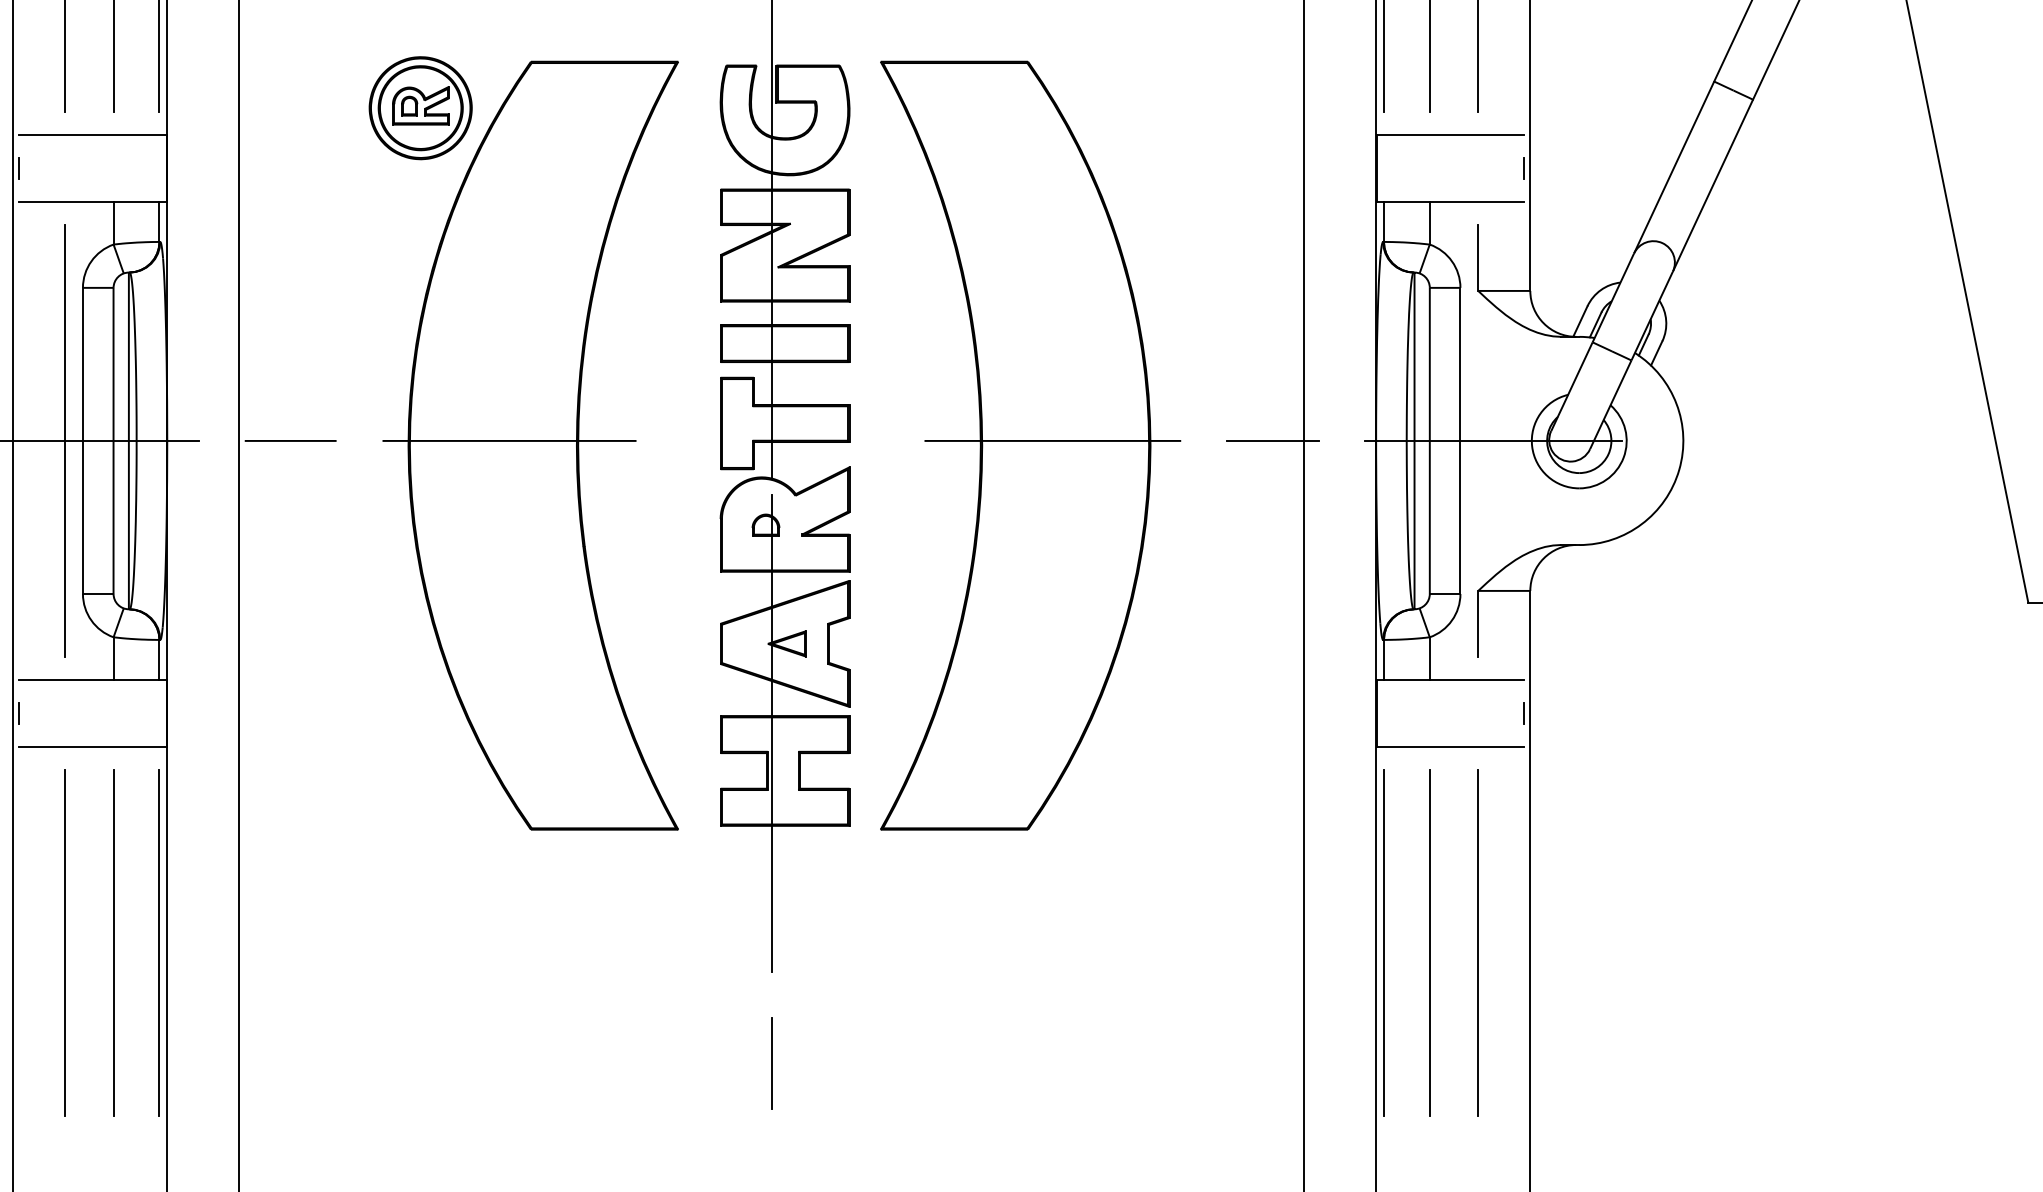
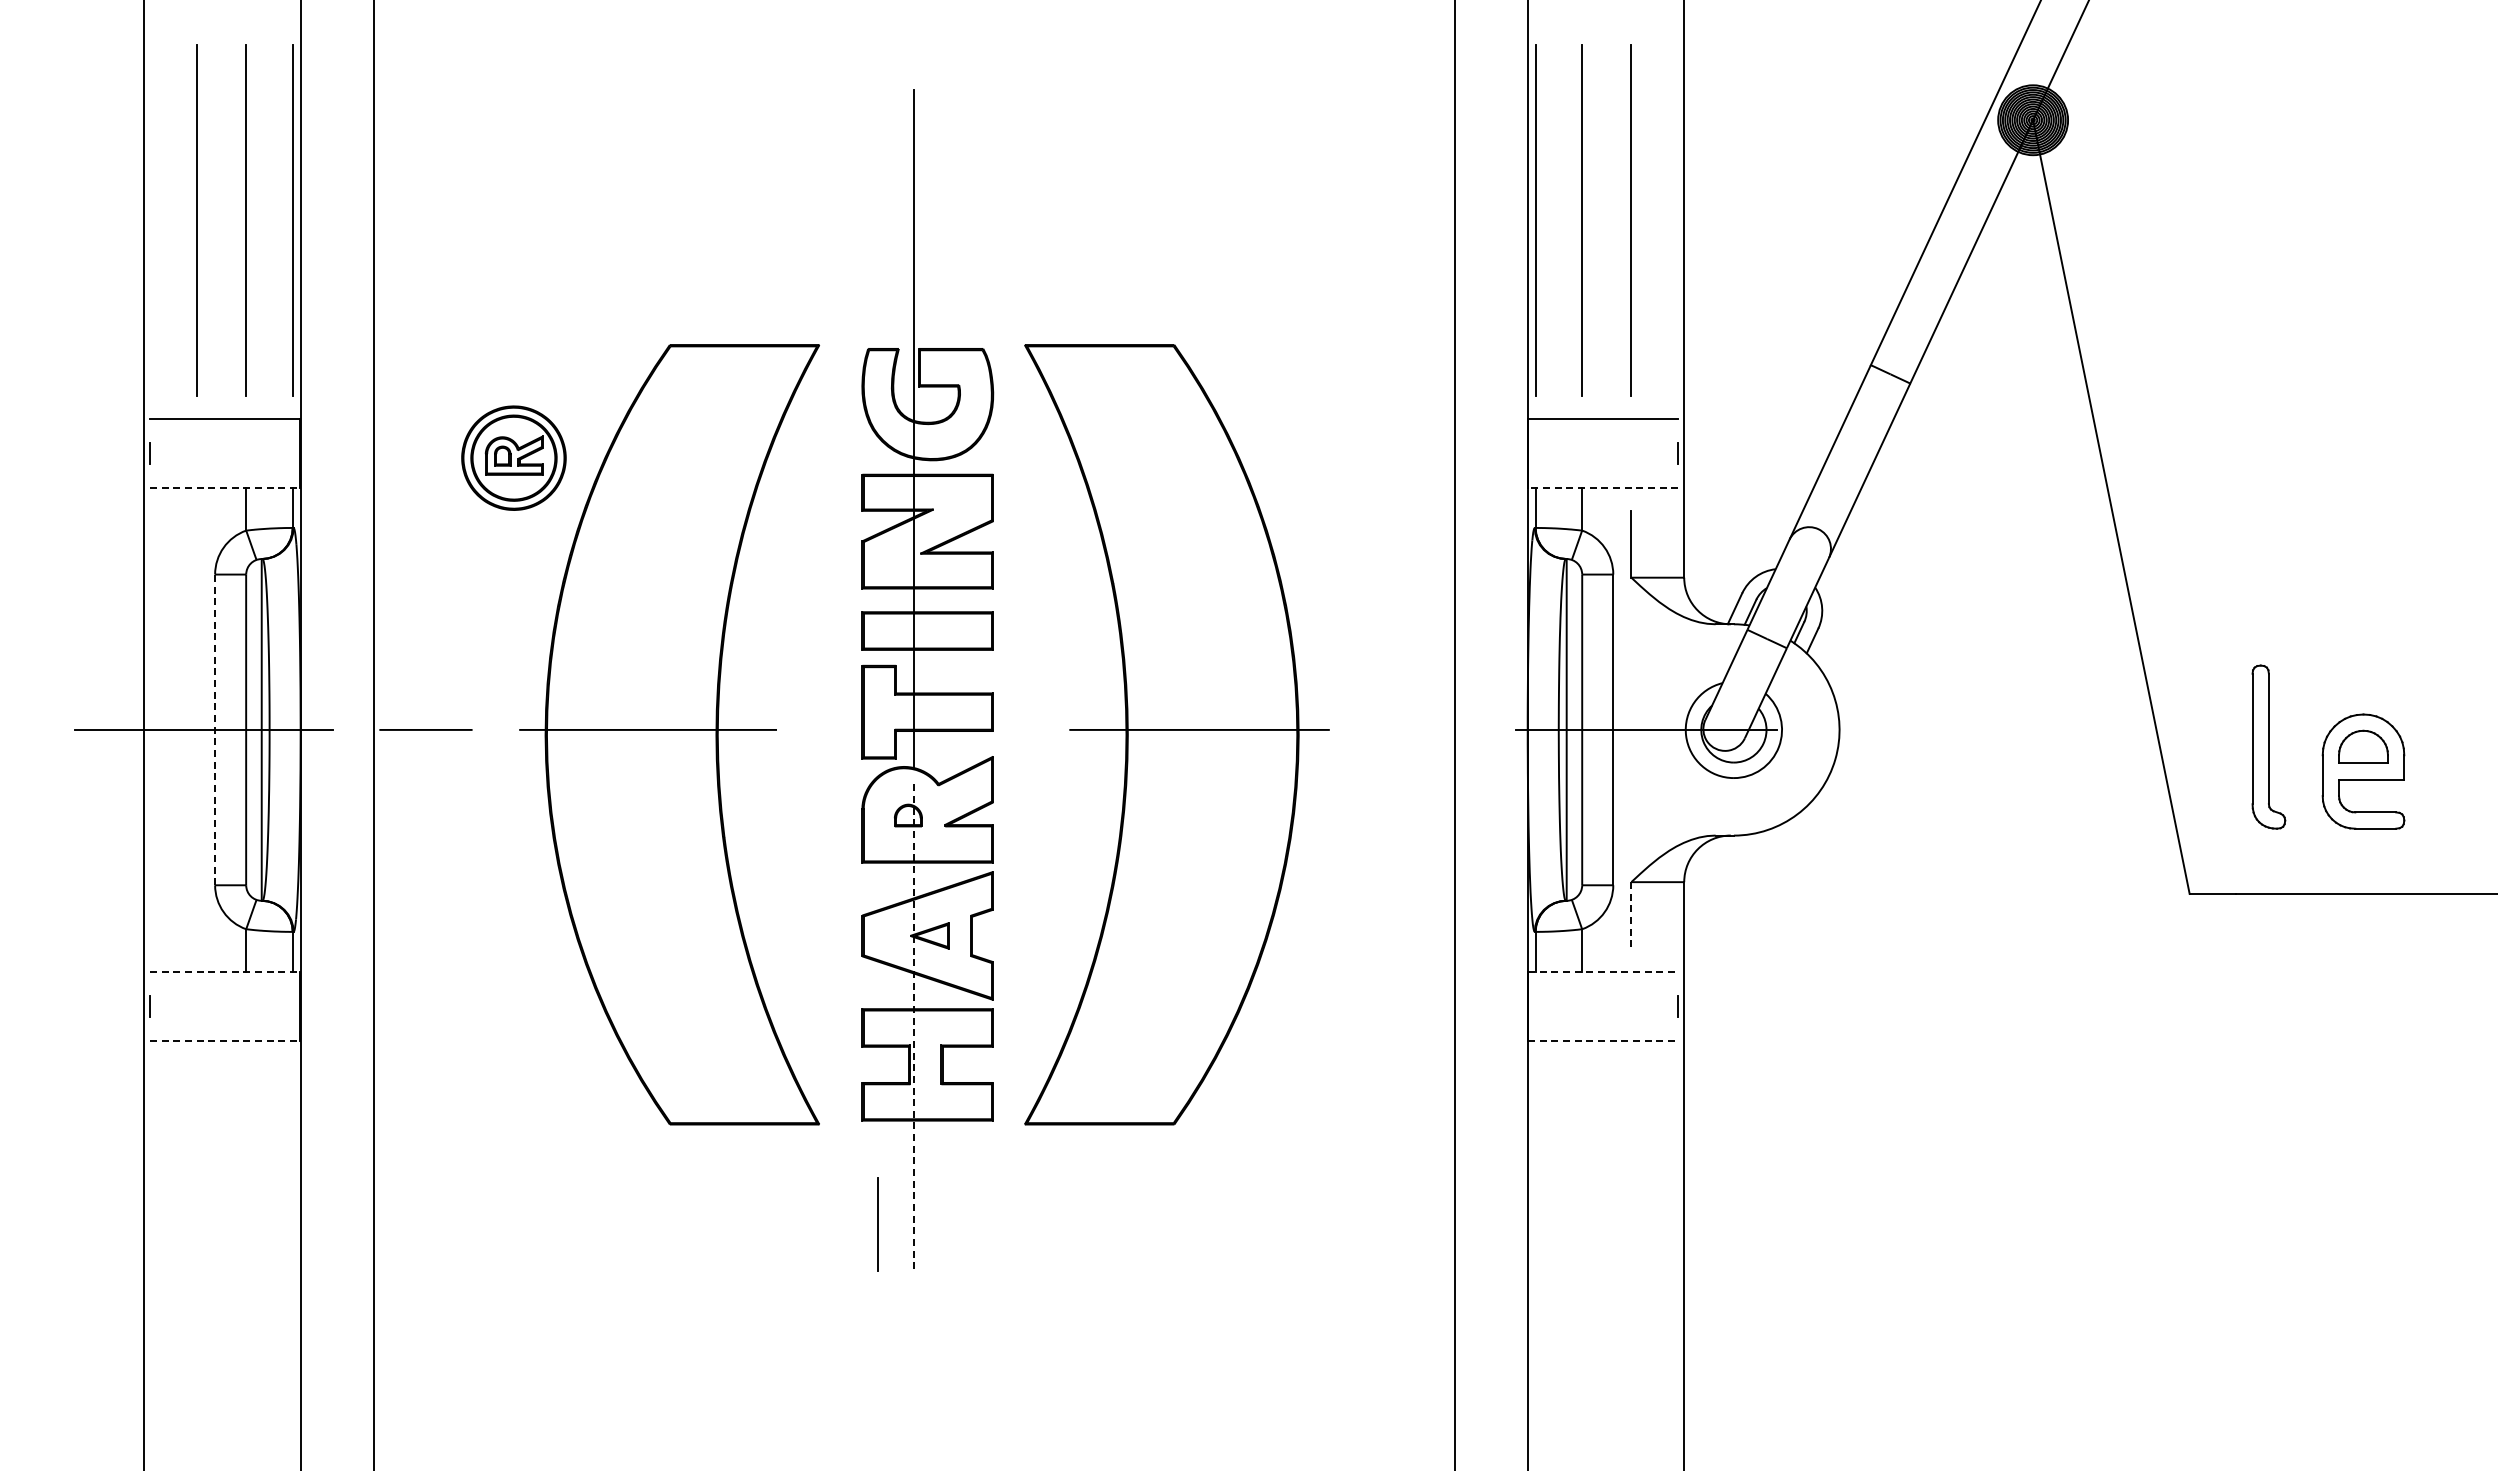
part: (420, 107) -> (513, 457), moved
line: (93, 202) -> (225, 487), solid -> dashed
line: (1449, 202) -> (1602, 487), solid -> dashed
line: (64, 440) -> (196, 729), removed
line: (83, 440) -> (215, 729), solid -> dashed
line: (1272, 440) -> (1422, 729), removed
line: (1478, 624) -> (1631, 916), solid -> dashed
line: (93, 679) -> (225, 972), solid -> dashed
line: (1450, 679) -> (1603, 972), solid -> dashed
line: (771, 734) -> (914, 1027), solid -> dashed
line: (93, 746) -> (225, 1040), solid -> dashed
line: (1450, 746) -> (1603, 1040), solid -> dashed
line: (64, 942) -> (196, 1239), removed
line: (113, 942) -> (246, 1239), removed
line: (159, 942) -> (292, 1239), removed
line: (1383, 942) -> (1535, 1239), removed
line: (1430, 942) -> (1582, 1239), removed
line: (1478, 942) -> (1631, 1239), removed
line: (771, 1063) -> (877, 1224), moved

